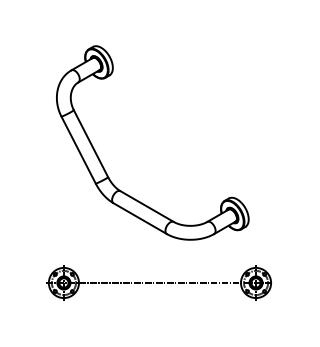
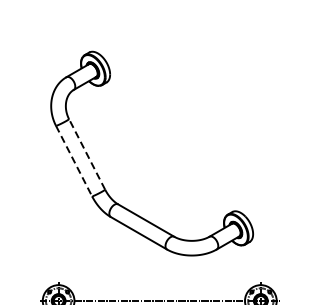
line: (90, 143) -> (86, 154), solid -> dashed
line: (78, 150) -> (73, 161), solid -> dashed

